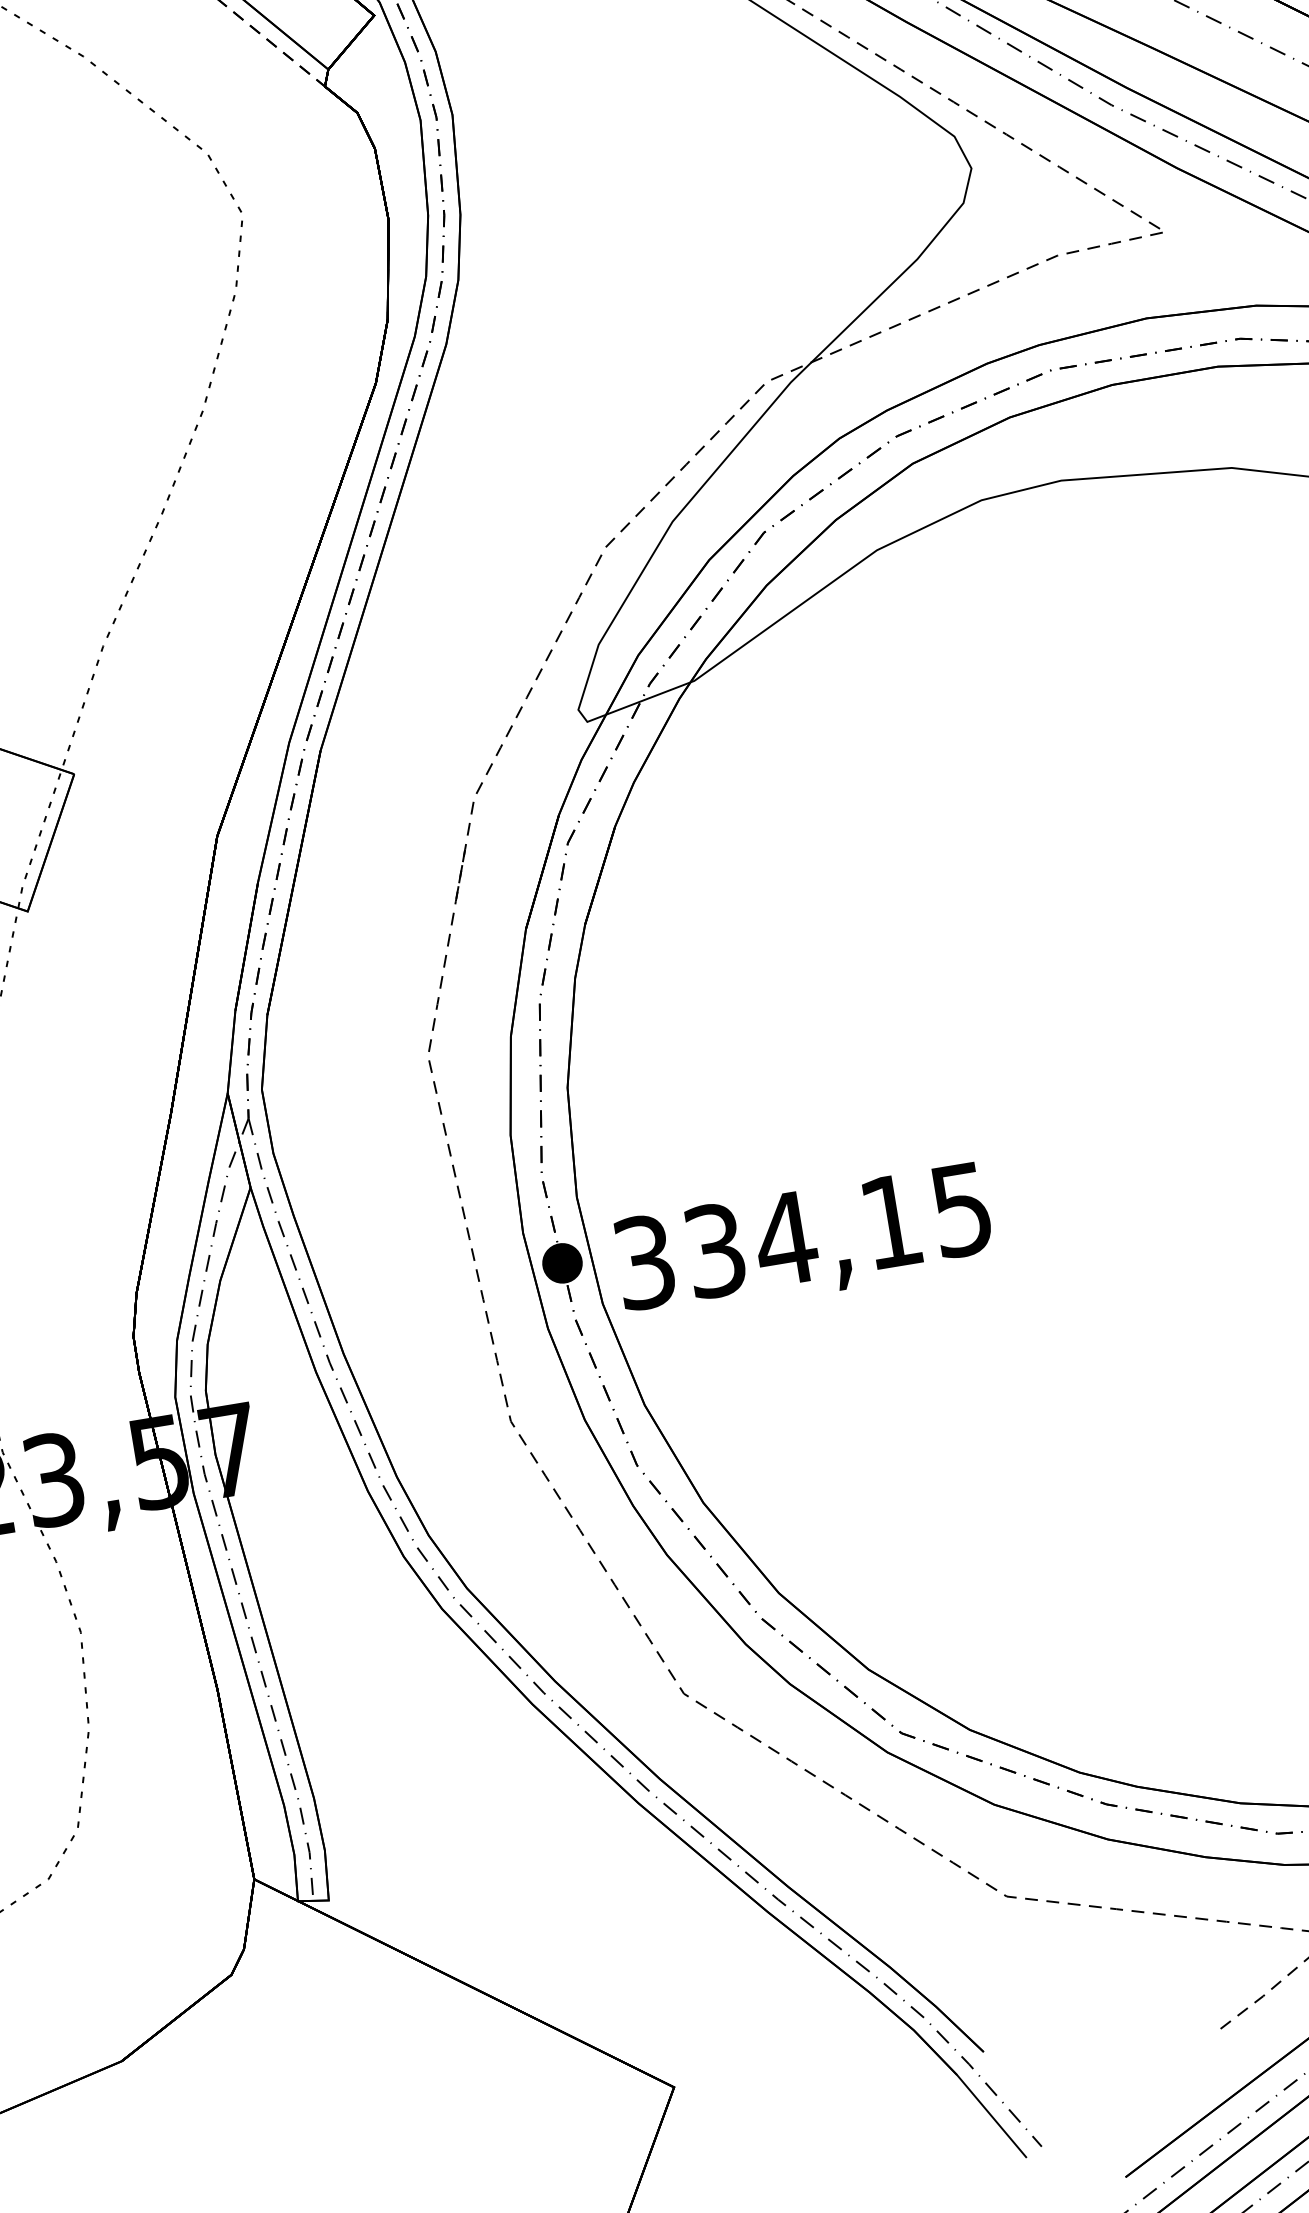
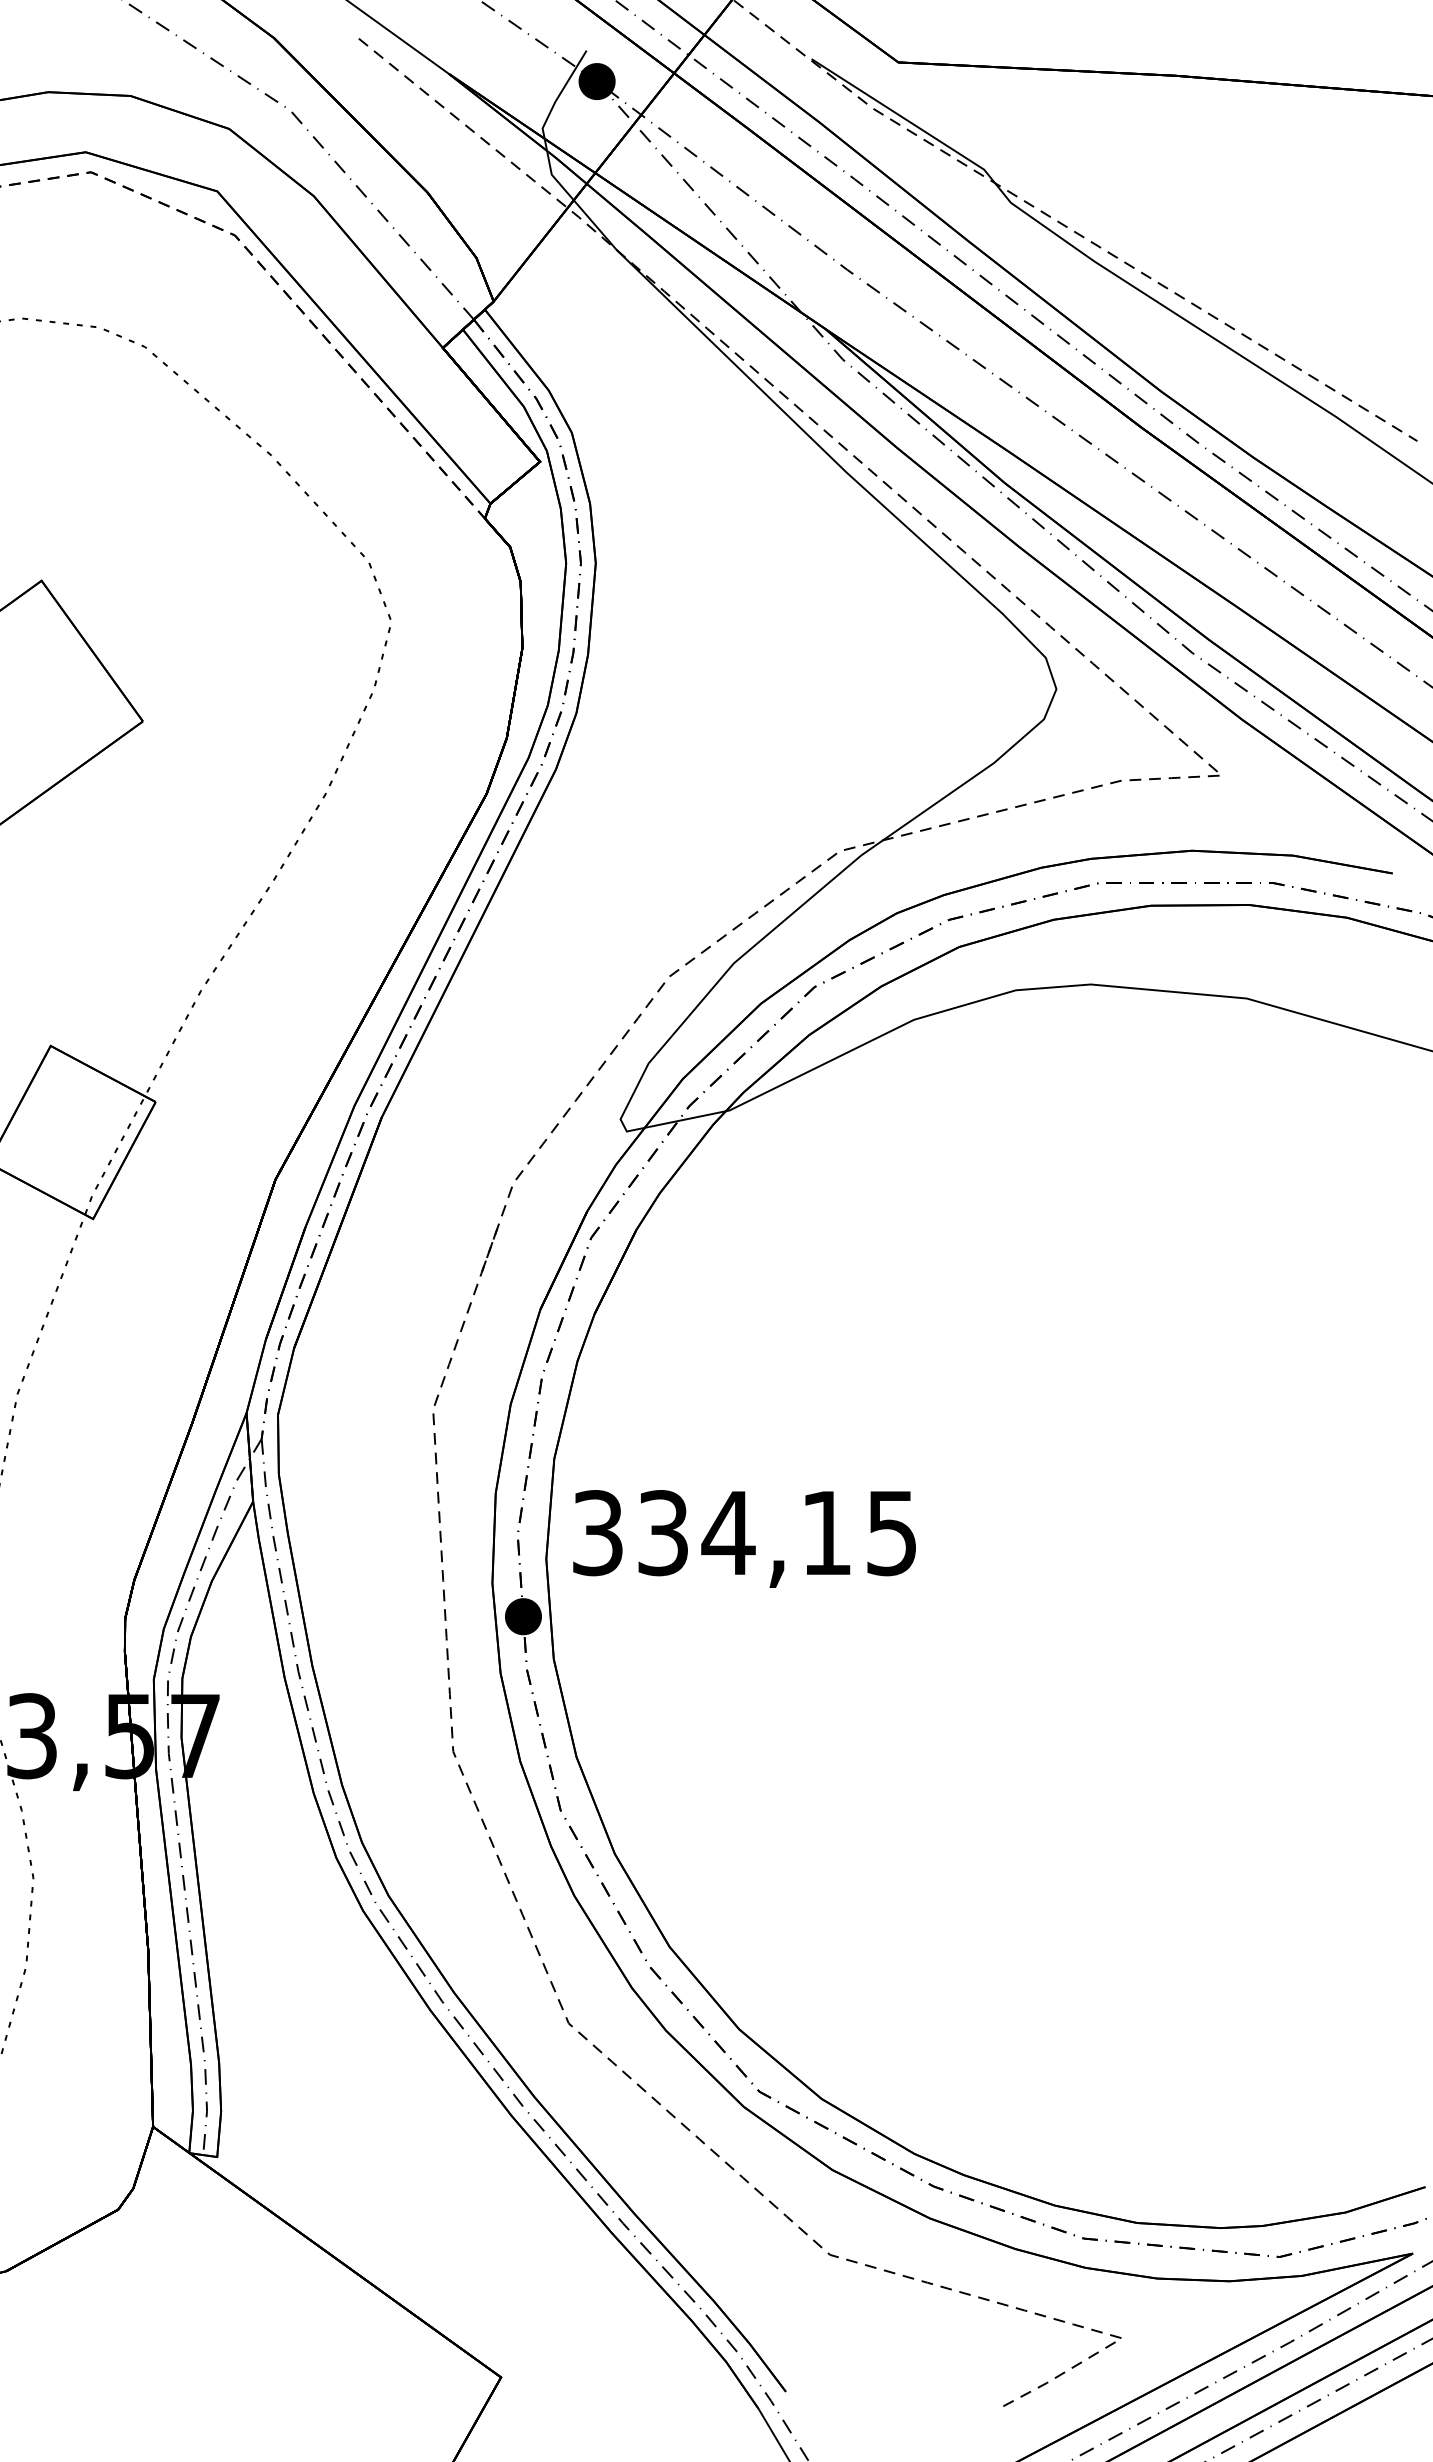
text: (803, 1242) -> (744, 1538), moved

